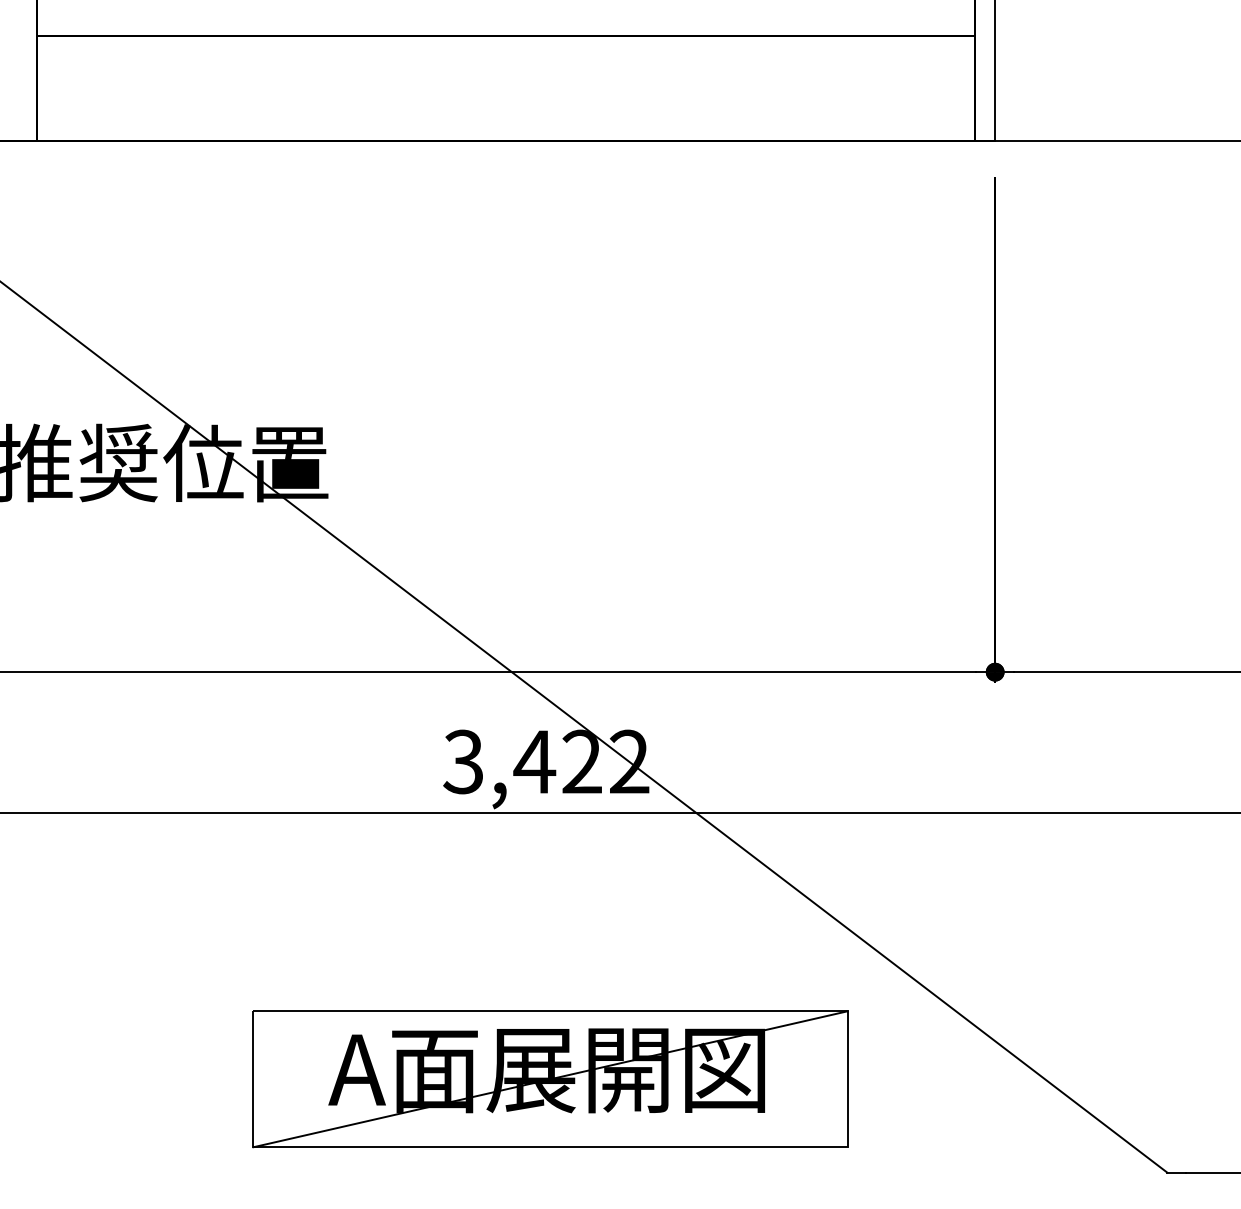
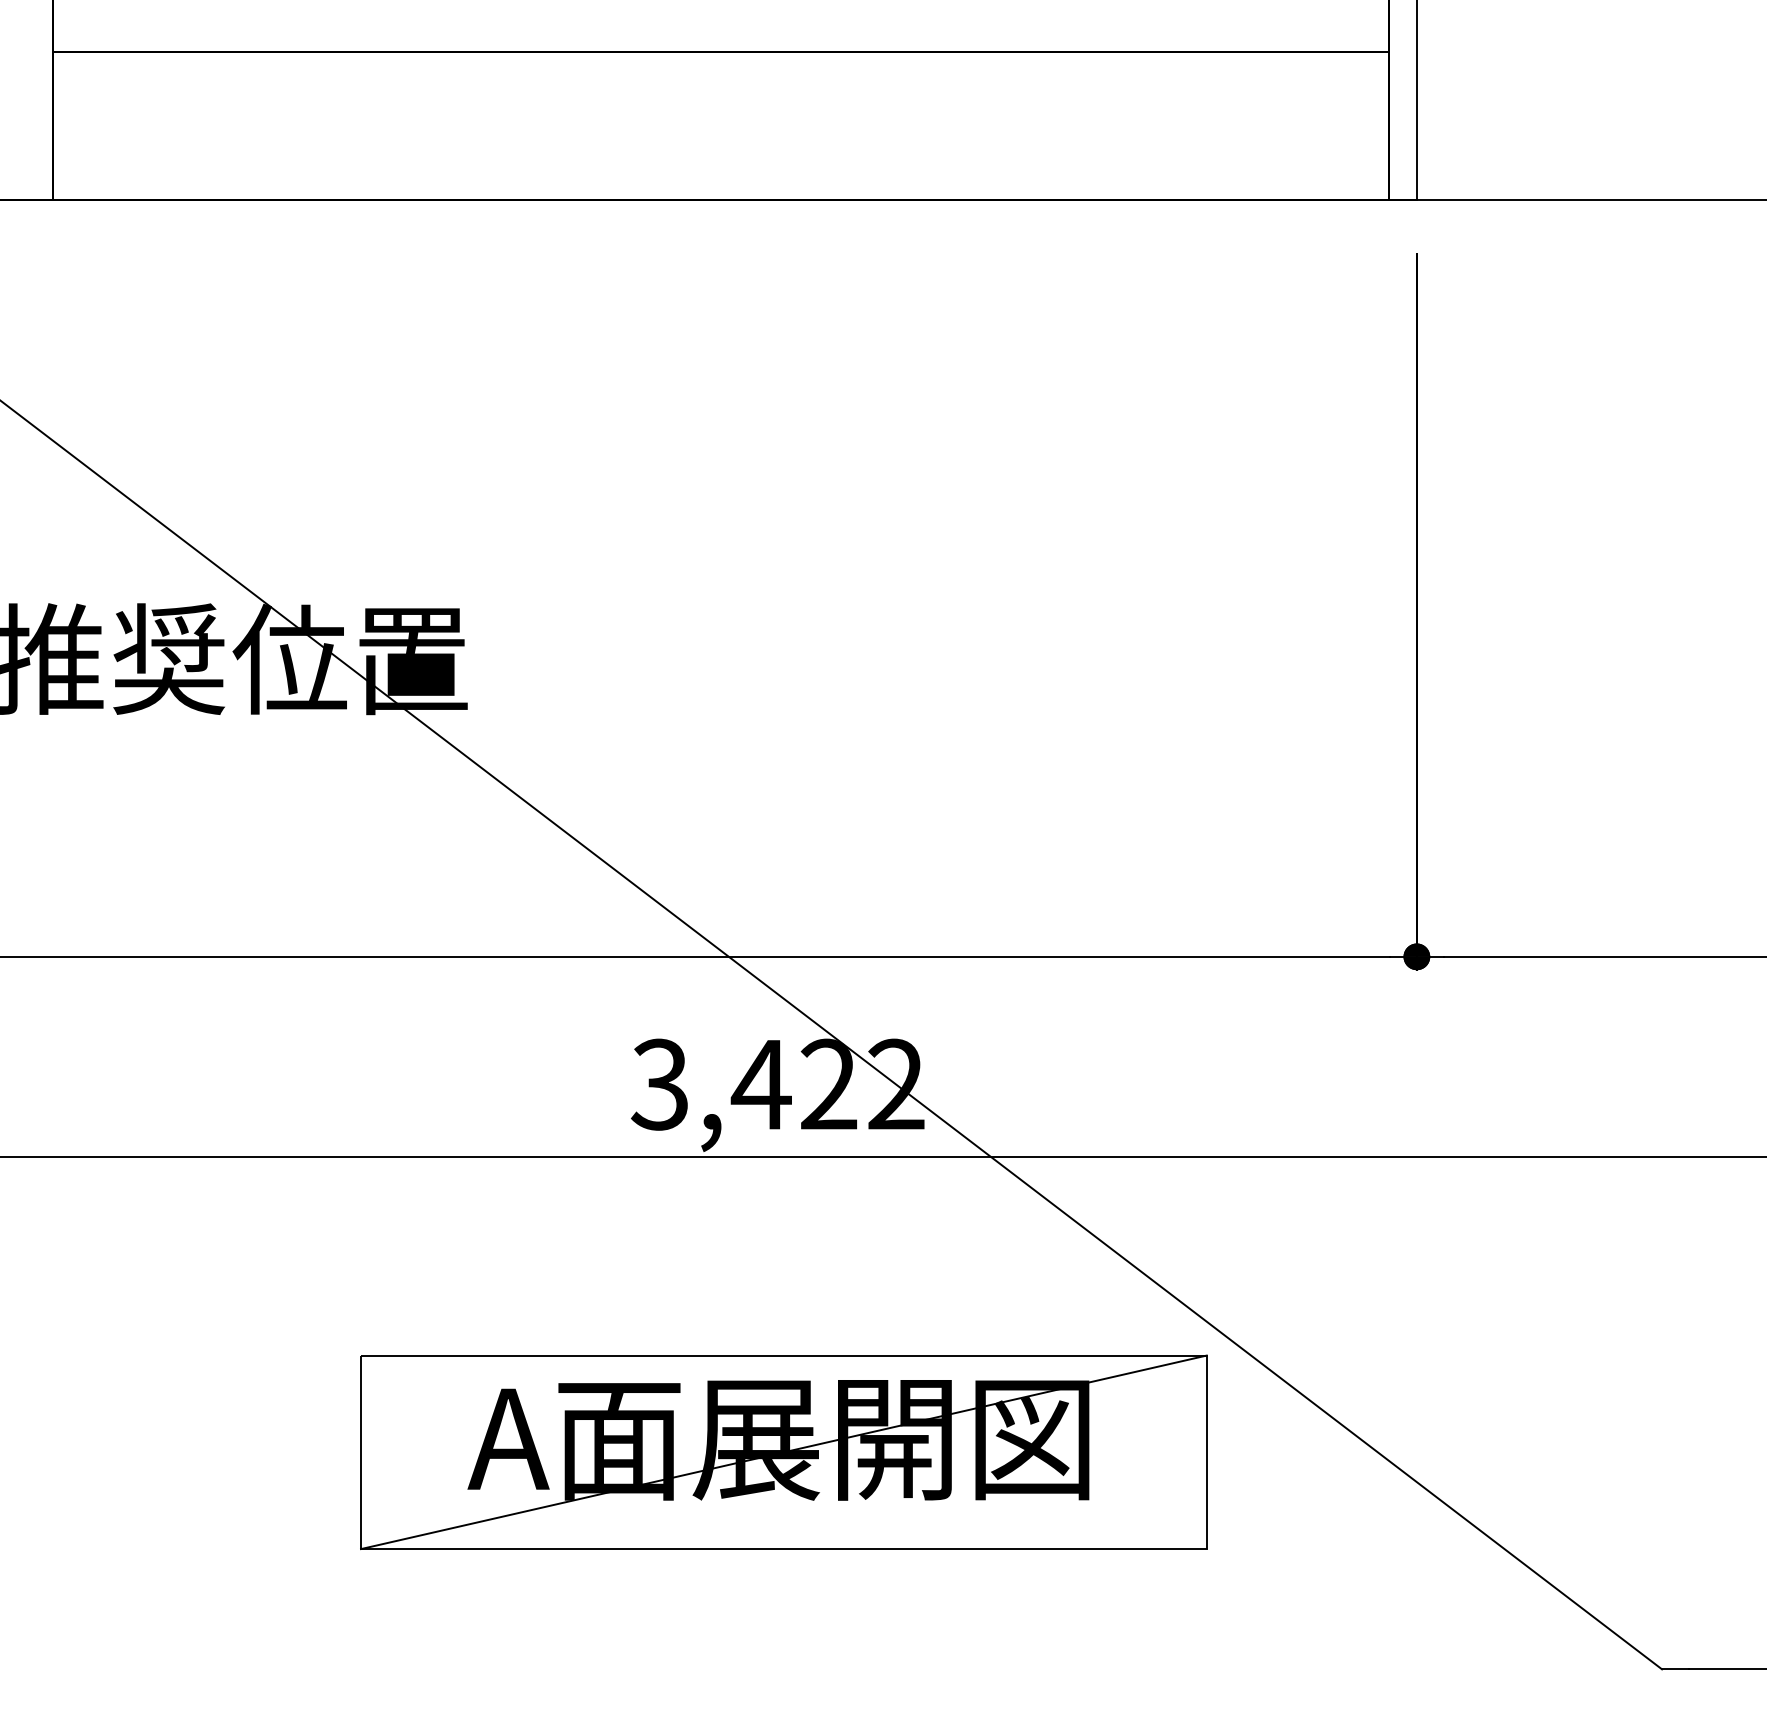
part: (550, 1078) -> (783, 1451), moved

